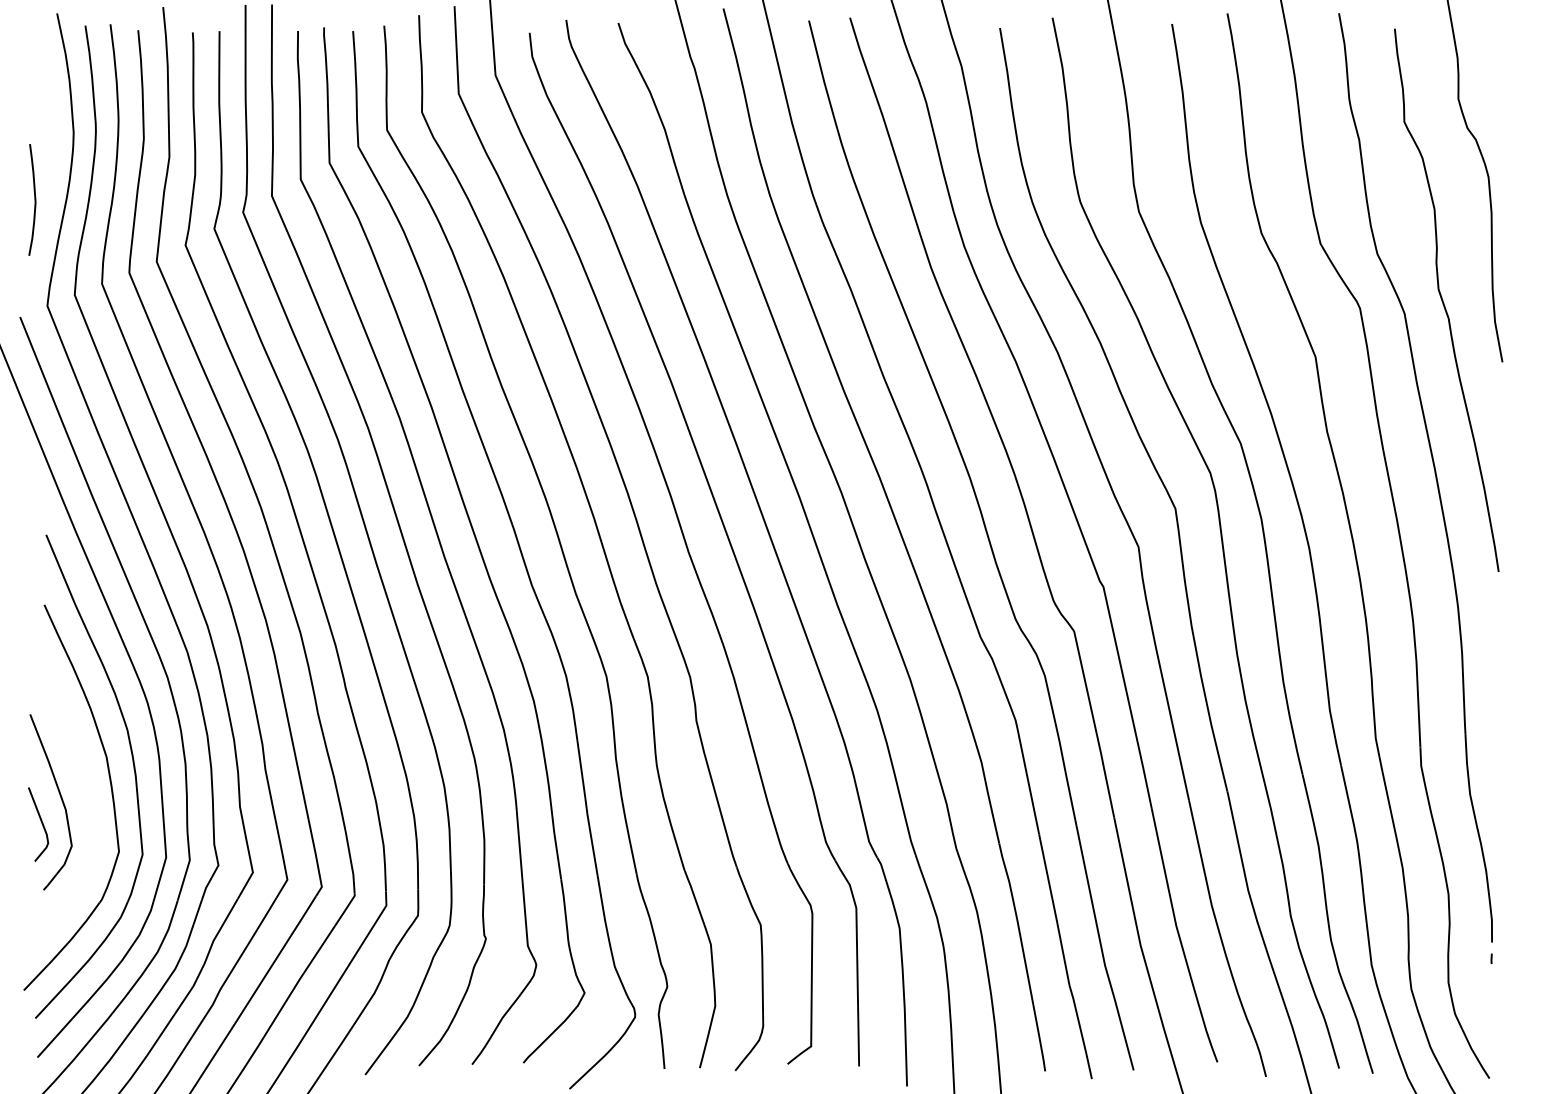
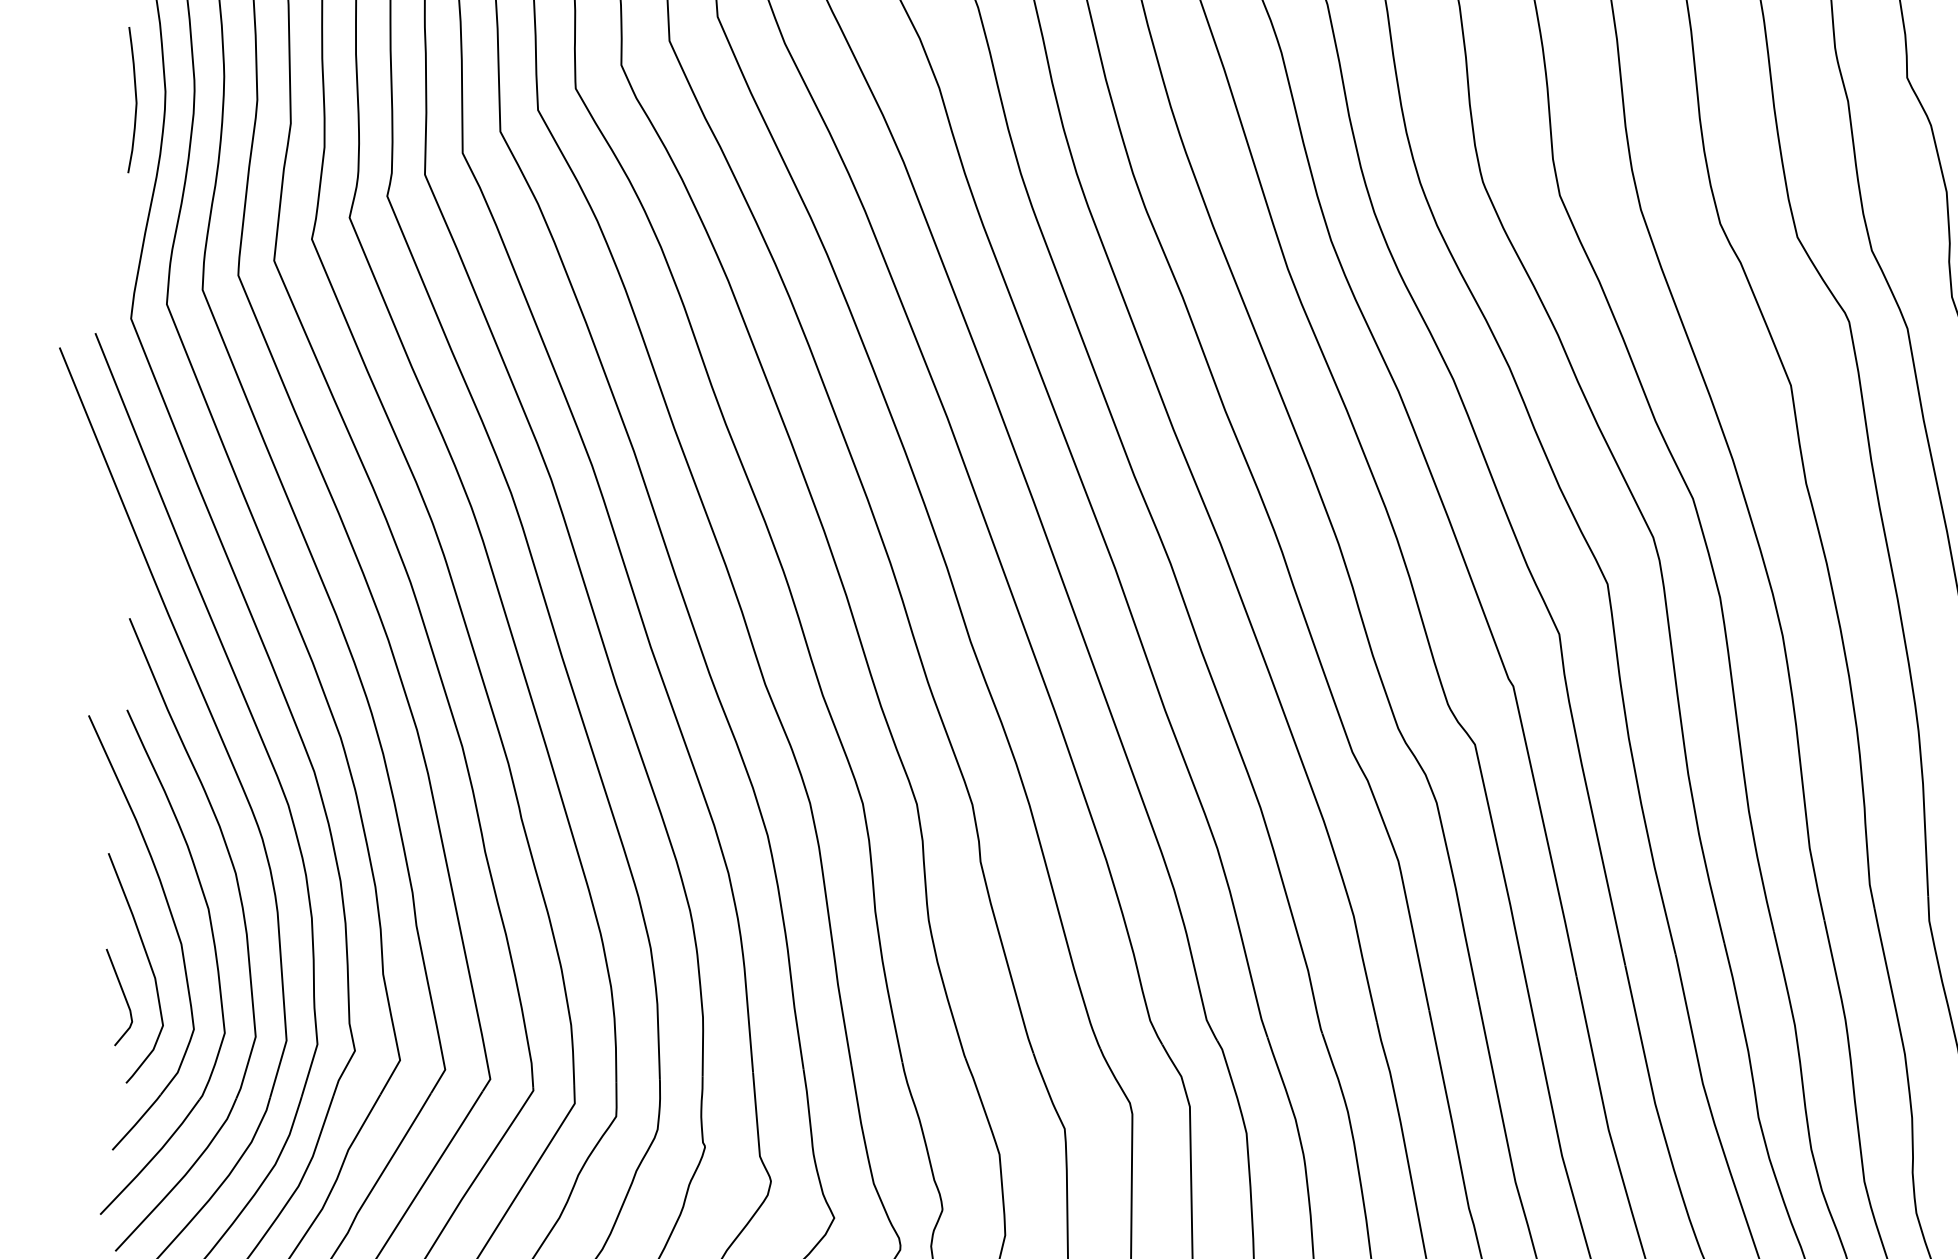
curve: (34, 199) -> (135, 99), moved
part: (78, 765) -> (171, 920), added

